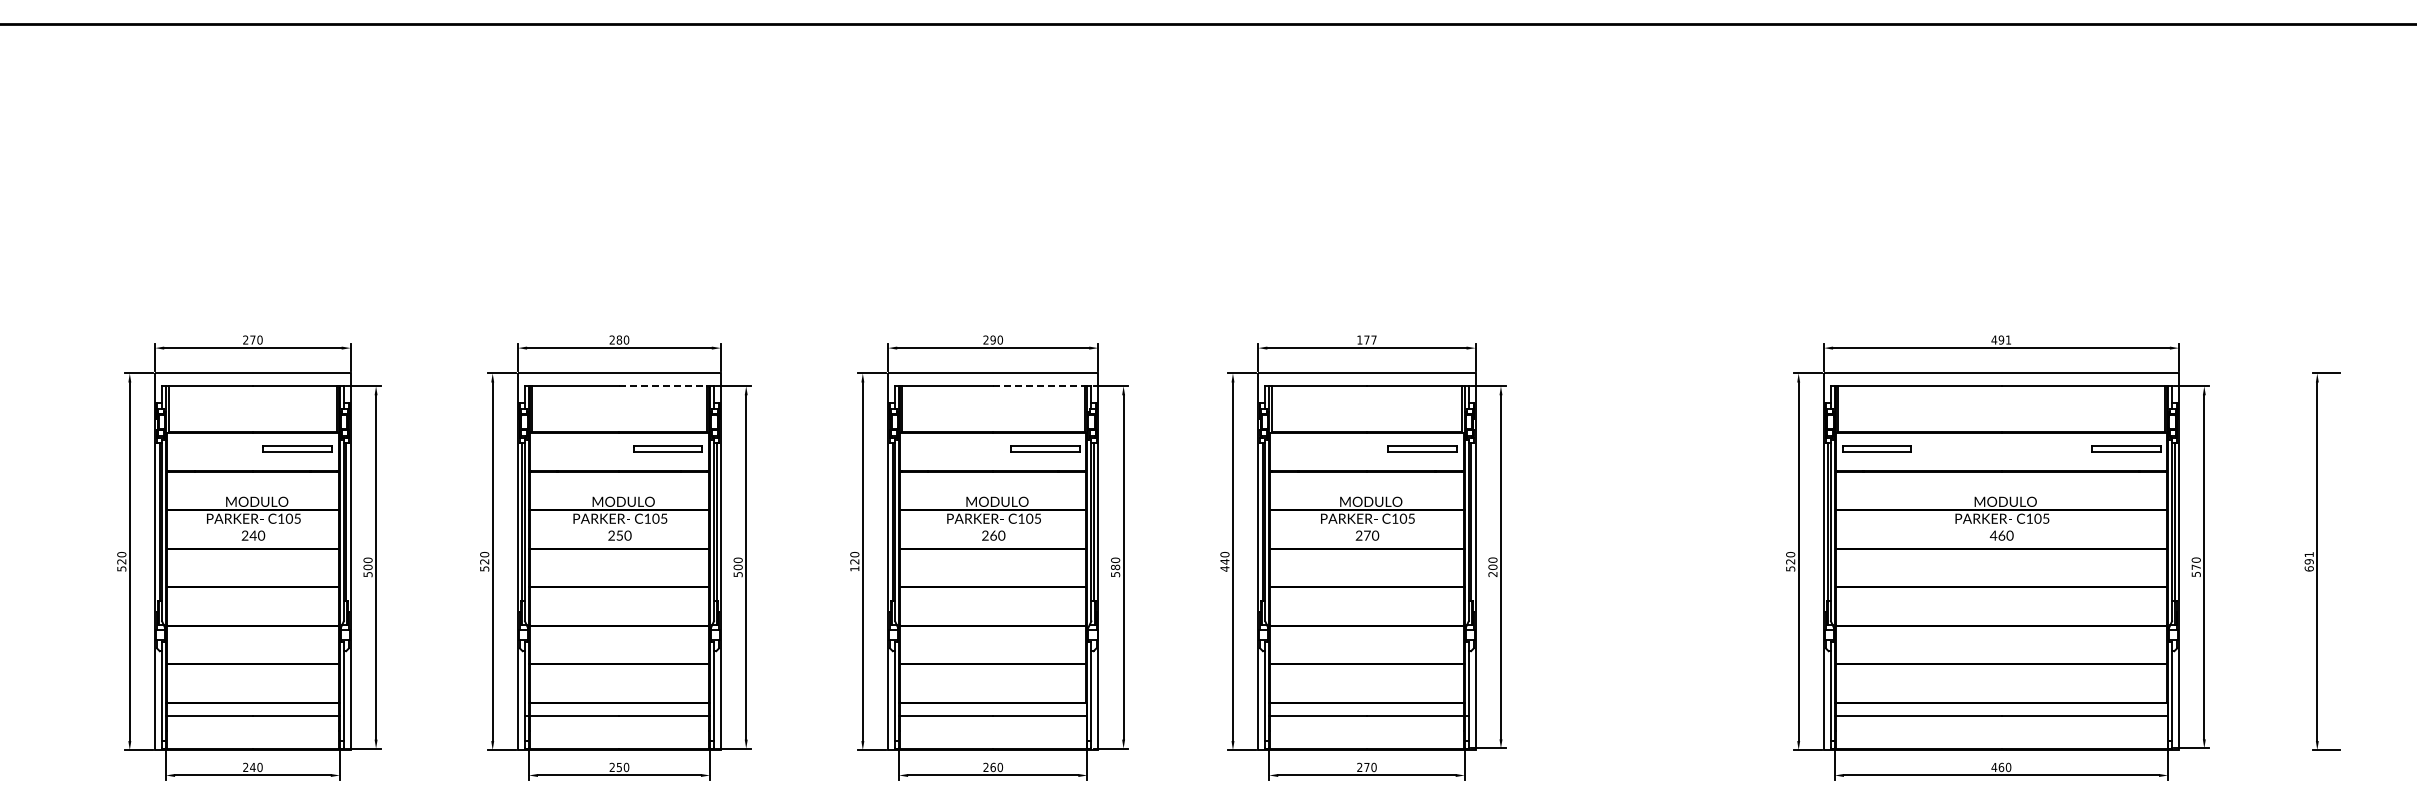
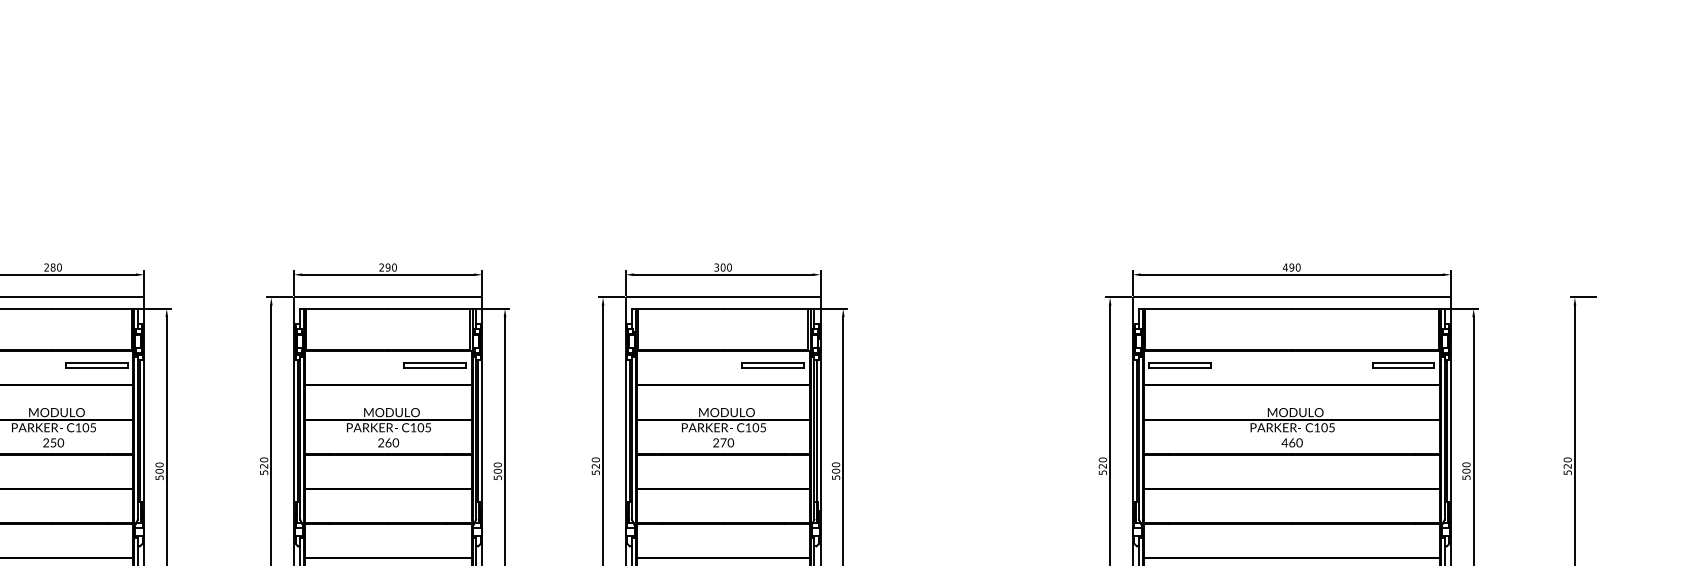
text: (1366, 339) -> (722, 267), 177 -> 300
text: (2008, 339) -> (1298, 267), 491 -> 490
line: (663, 386) -> (92, 309), dashed -> solid
line: (1038, 386) -> (428, 309), dashed -> solid
text: (2308, 561) -> (1567, 466), 691 -> 520
text: (1224, 565) -> (595, 469), 440 -> 520
text: (2195, 566) -> (1465, 470), 570 -> 500
text: (1115, 567) -> (497, 471), 580 -> 500
text: (854, 568) -> (263, 472), 120 -> 520
text: (1492, 573) -> (835, 476), 200 -> 500

